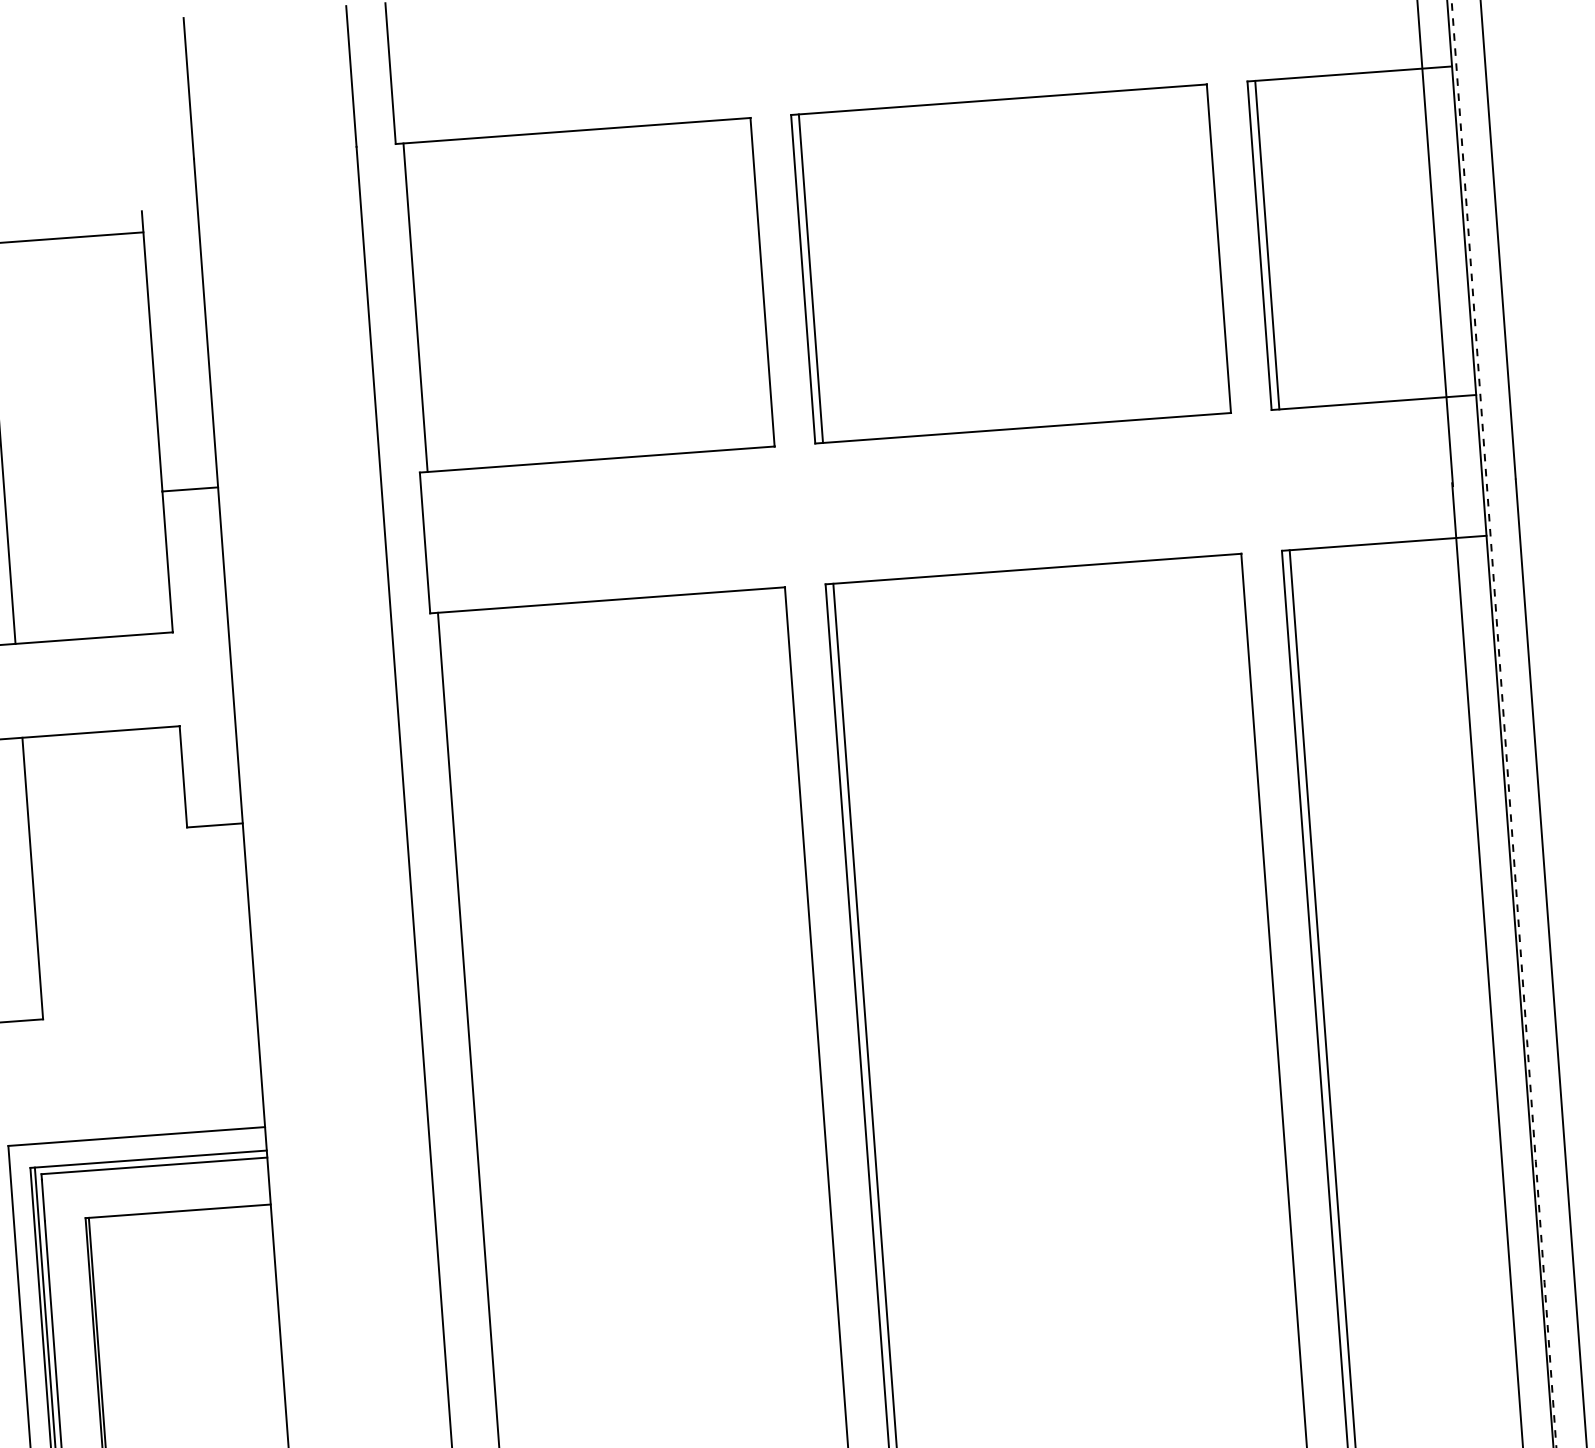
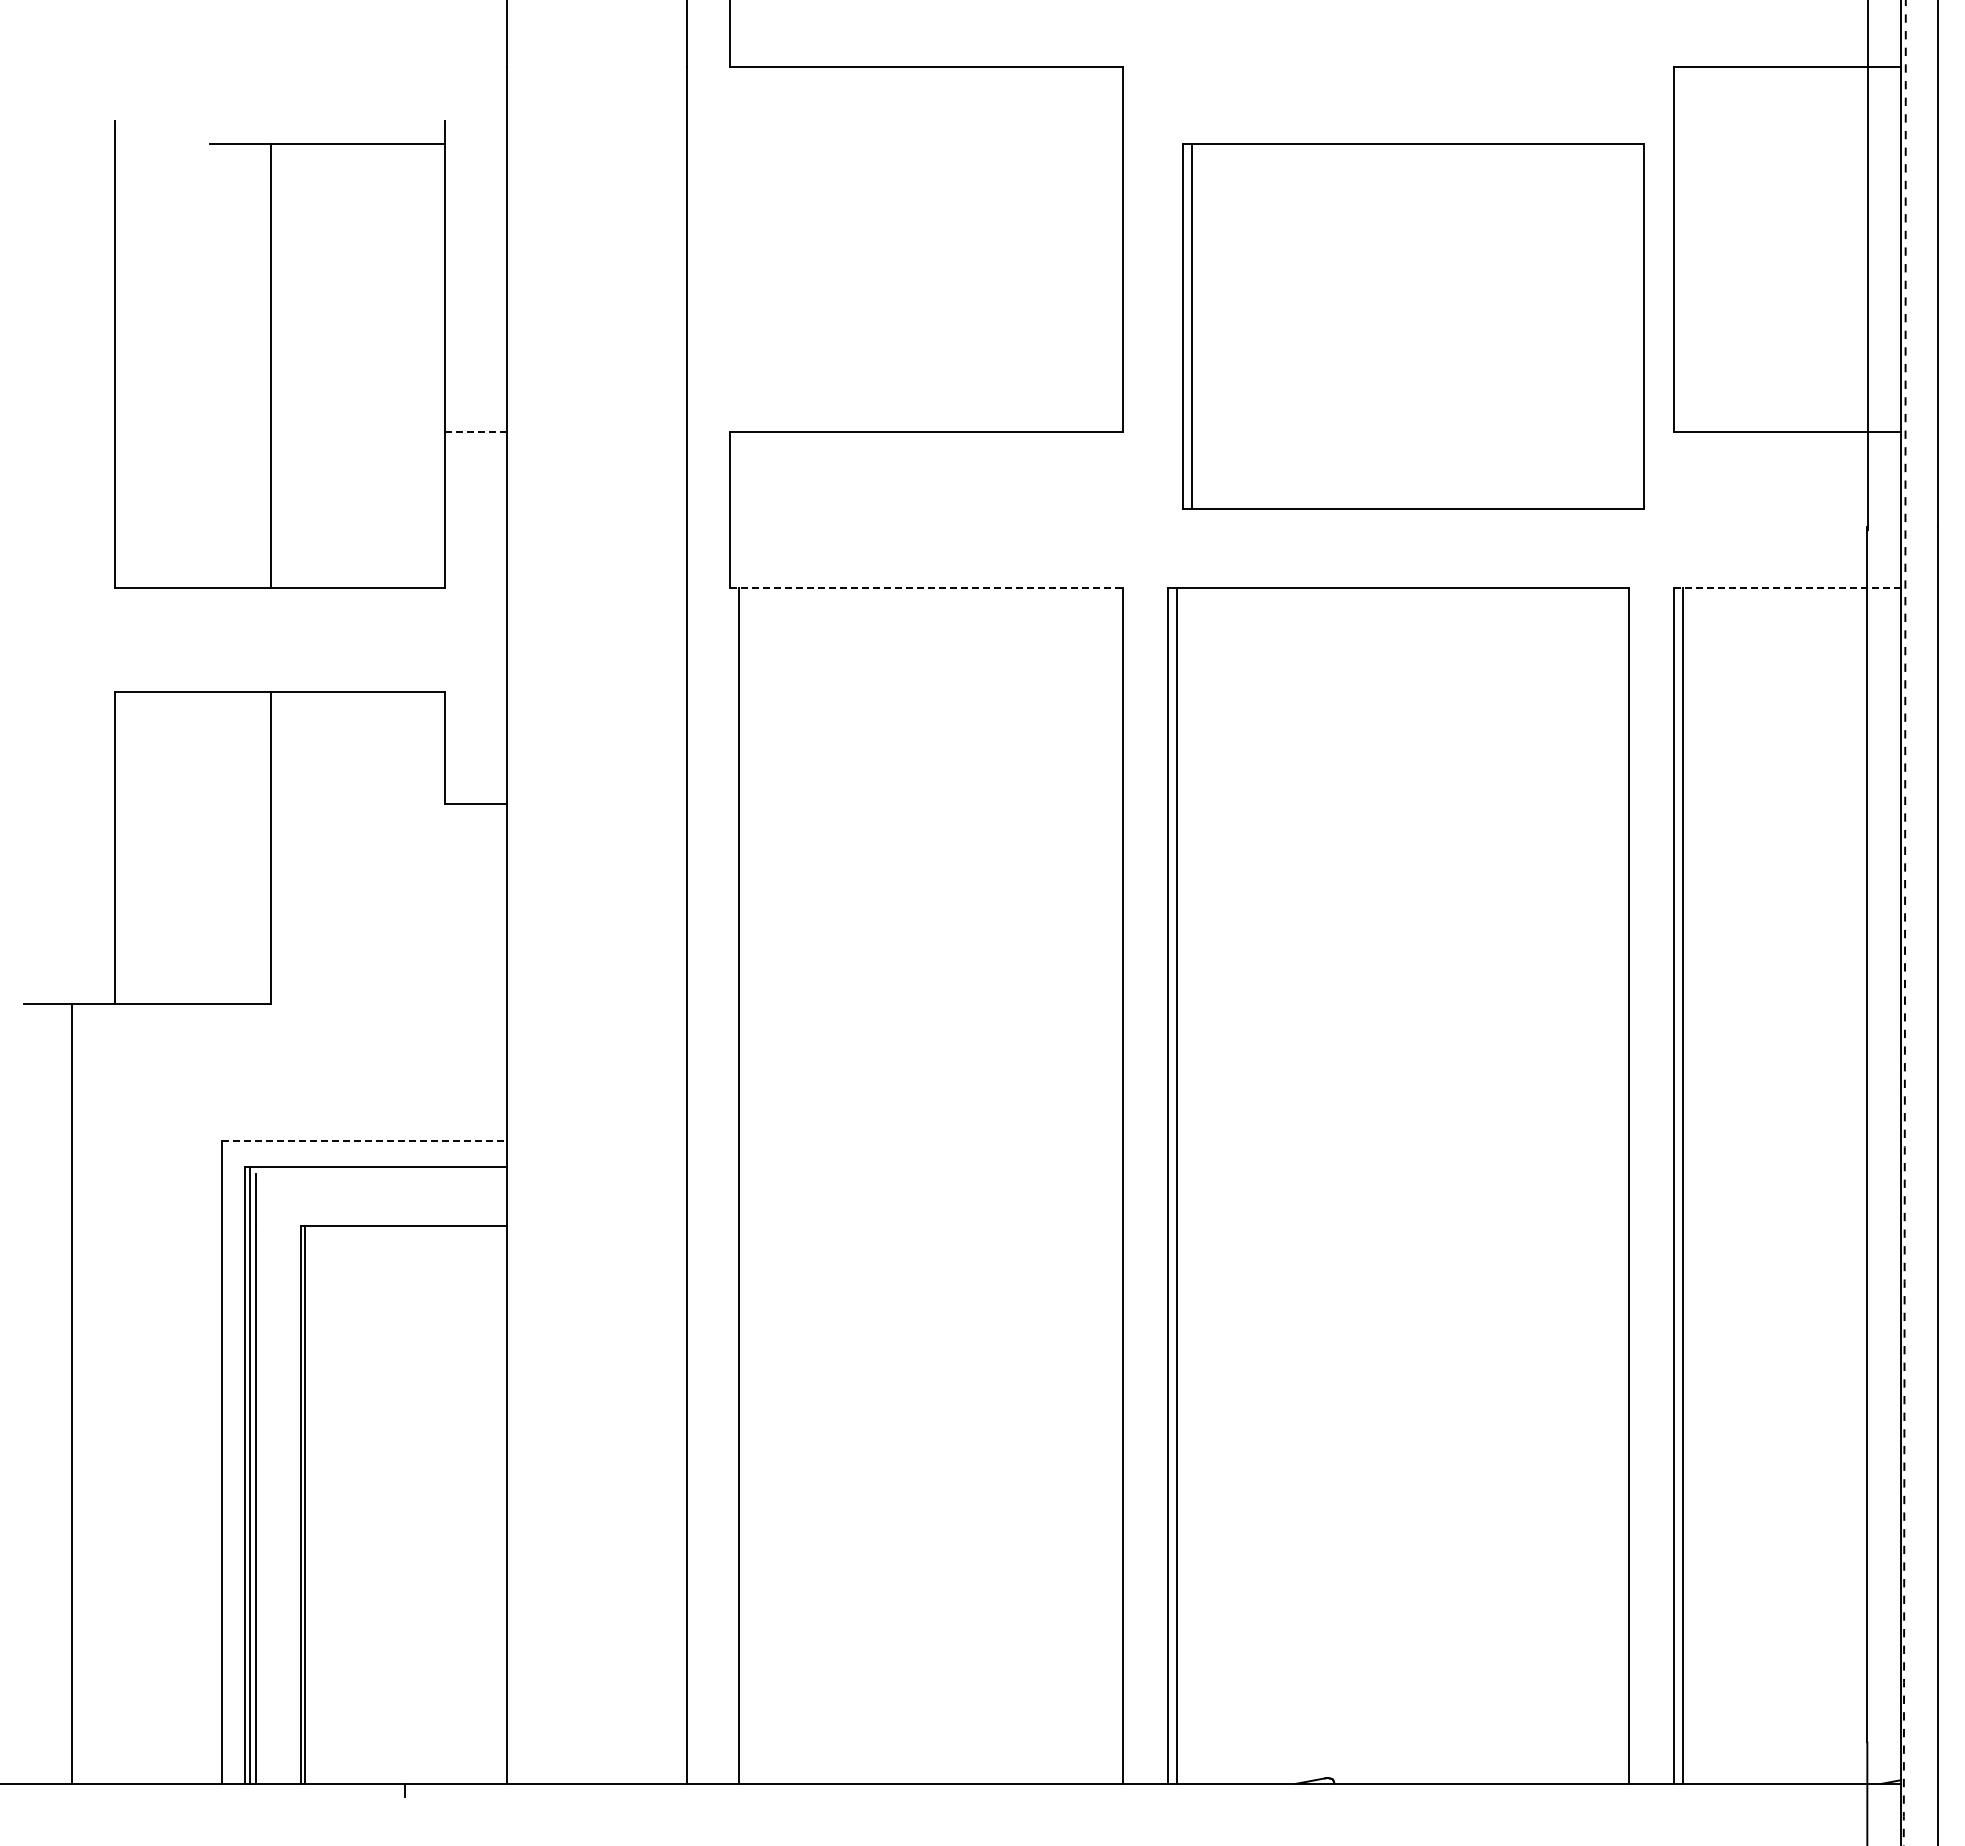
line: (1267, 245) -> (1682, 249), removed
part: (1010, 264) -> (1413, 326), moved
line: (415, 307) -> (738, 249), removed
line: (190, 489) -> (475, 431), solid -> dashed
line: (1385, 543) -> (1788, 587), solid -> dashed
line: (607, 600) -> (926, 587), solid -> dashed
line: (136, 1136) -> (364, 1140), solid -> dashed
line: (154, 1166) -> (381, 1174), removed

